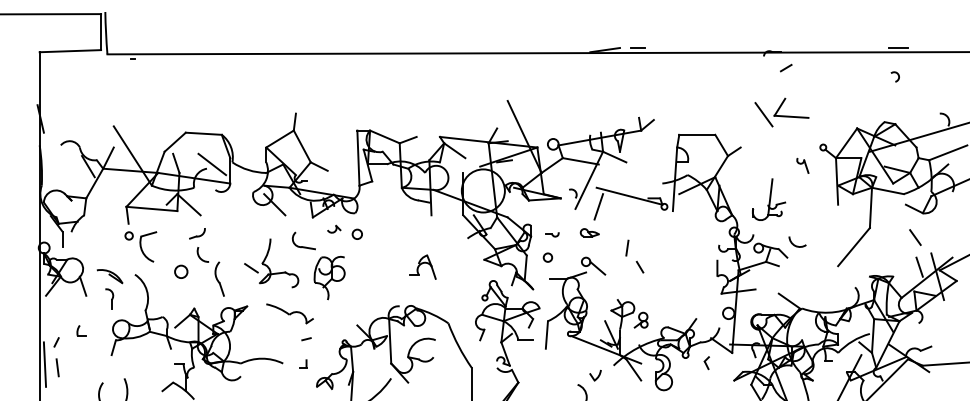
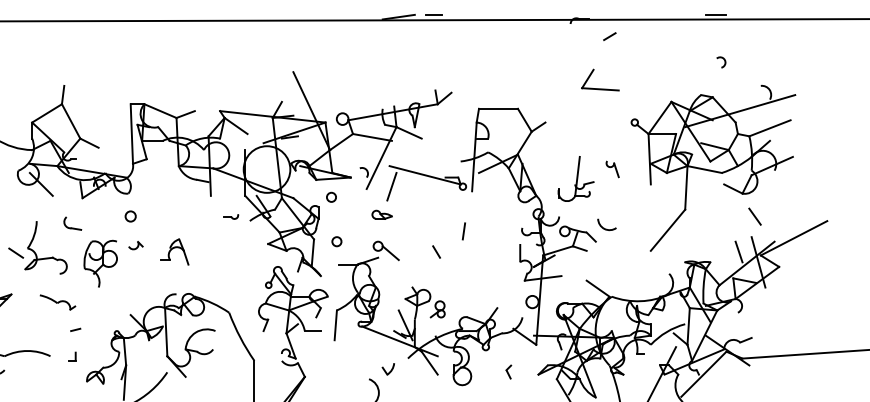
line: (786, 67) -> (610, 35), moved
arc: (894, 73) -> (720, 58), moved
line: (763, 114) -> (570, 86), removed
part: (802, 165) -> (612, 169), moved
circle: (542, 216) -> (331, 197), added
part: (334, 228) -> (136, 244), moved
part: (552, 234) -> (231, 216), moved
line: (915, 237) -> (755, 216), moved
part: (303, 240) -> (72, 223), size x0.7
line: (627, 247) -> (464, 230), moved
part: (422, 266) -> (174, 251), moved
part: (289, 313) -> (57, 302), size x0.7
part: (706, 363) -> (508, 372), moved

